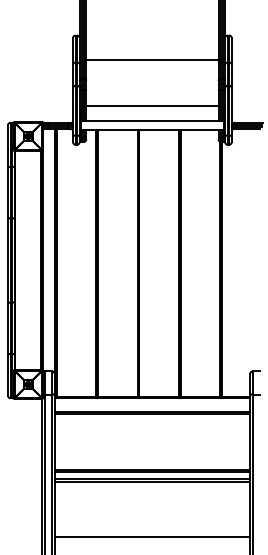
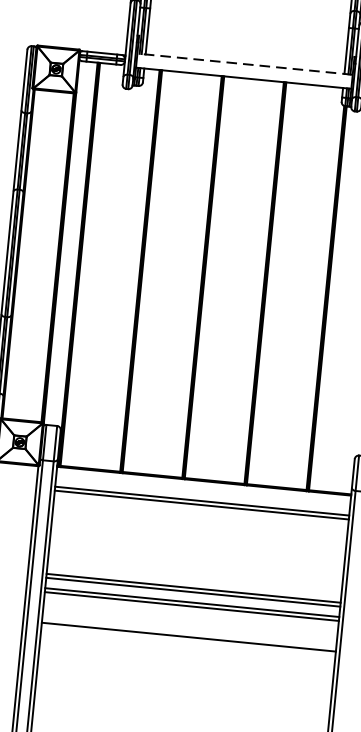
line: (152, 106) -> (247, 42), removed
line: (152, 120) -> (245, 63), solid -> dashed
line: (152, 537) -> (188, 637), moved

